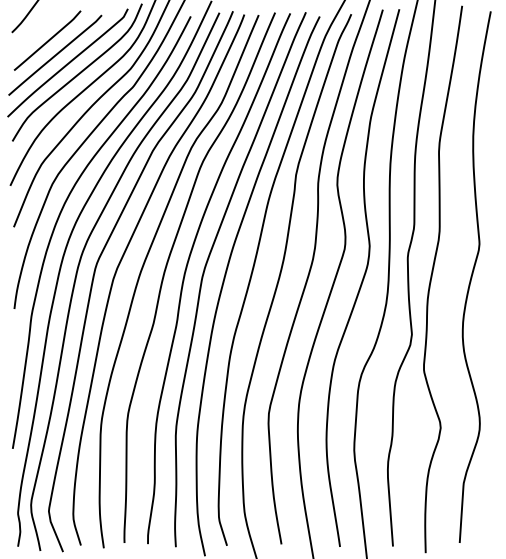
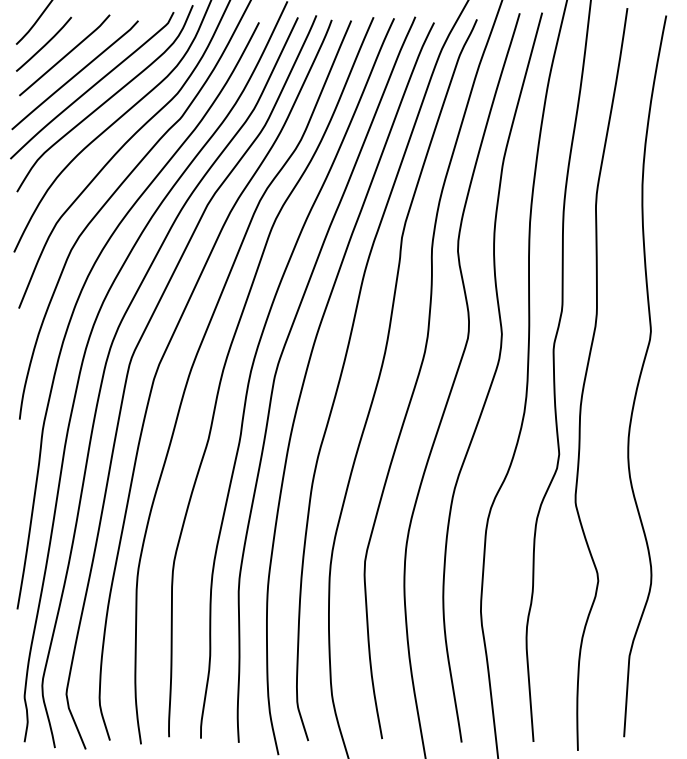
line: (32, 32) -> (44, 44), added

